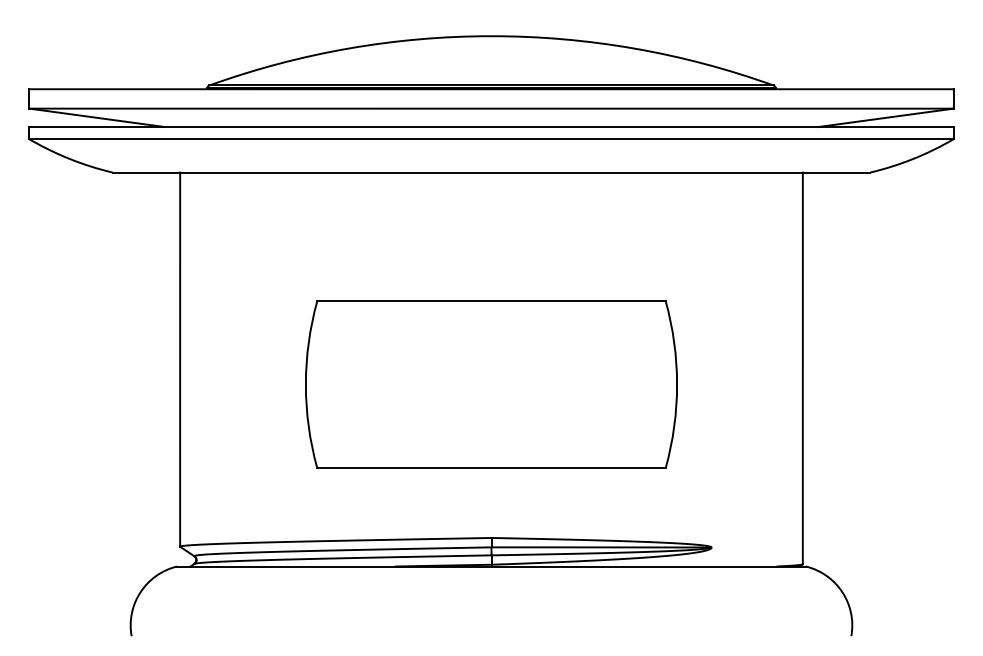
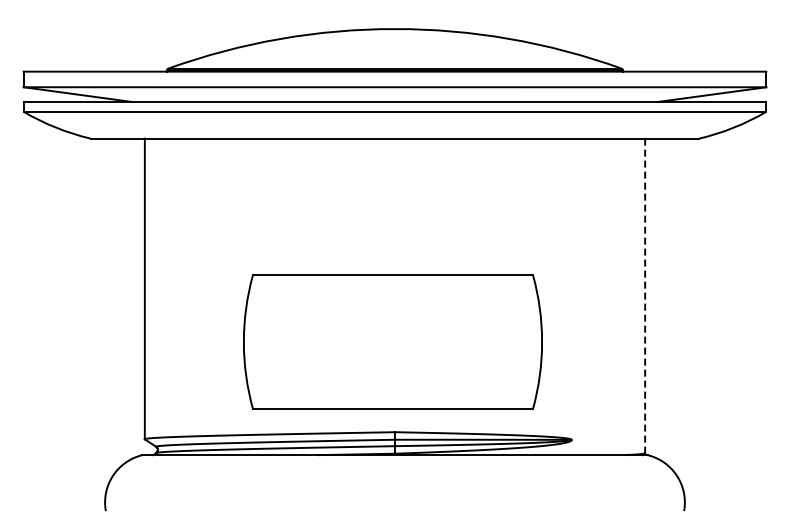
line: (803, 369) -> (645, 296), solid -> dashed
part: (490, 384) -> (392, 341), moved

